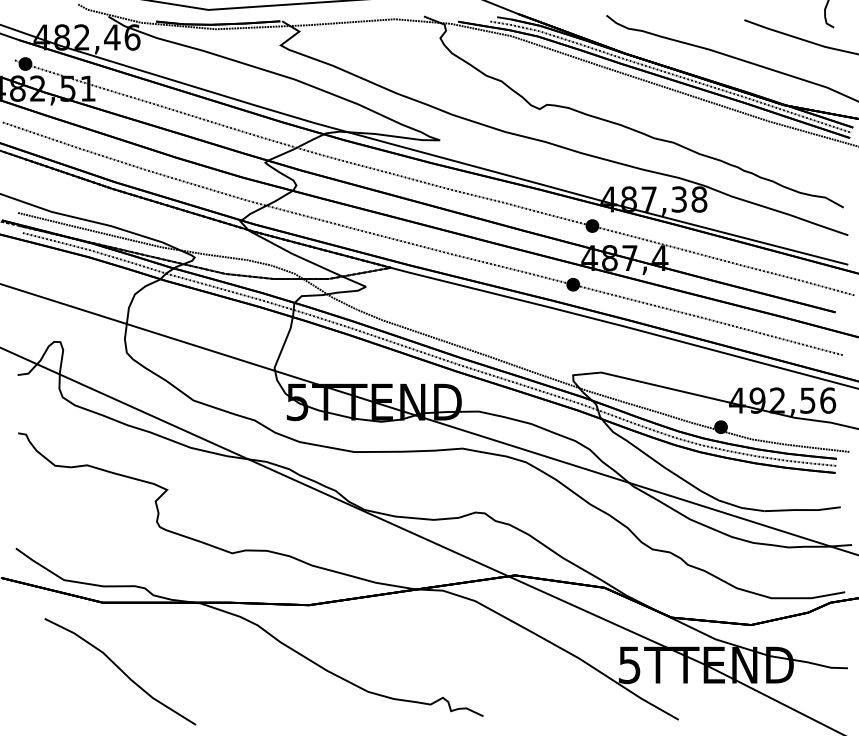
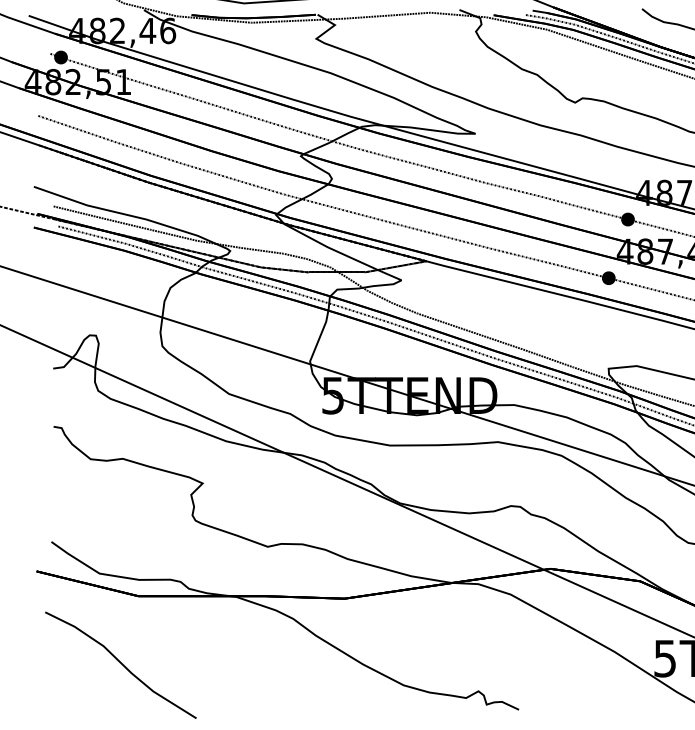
curve: (120, 670) -> (121, 663), moved

